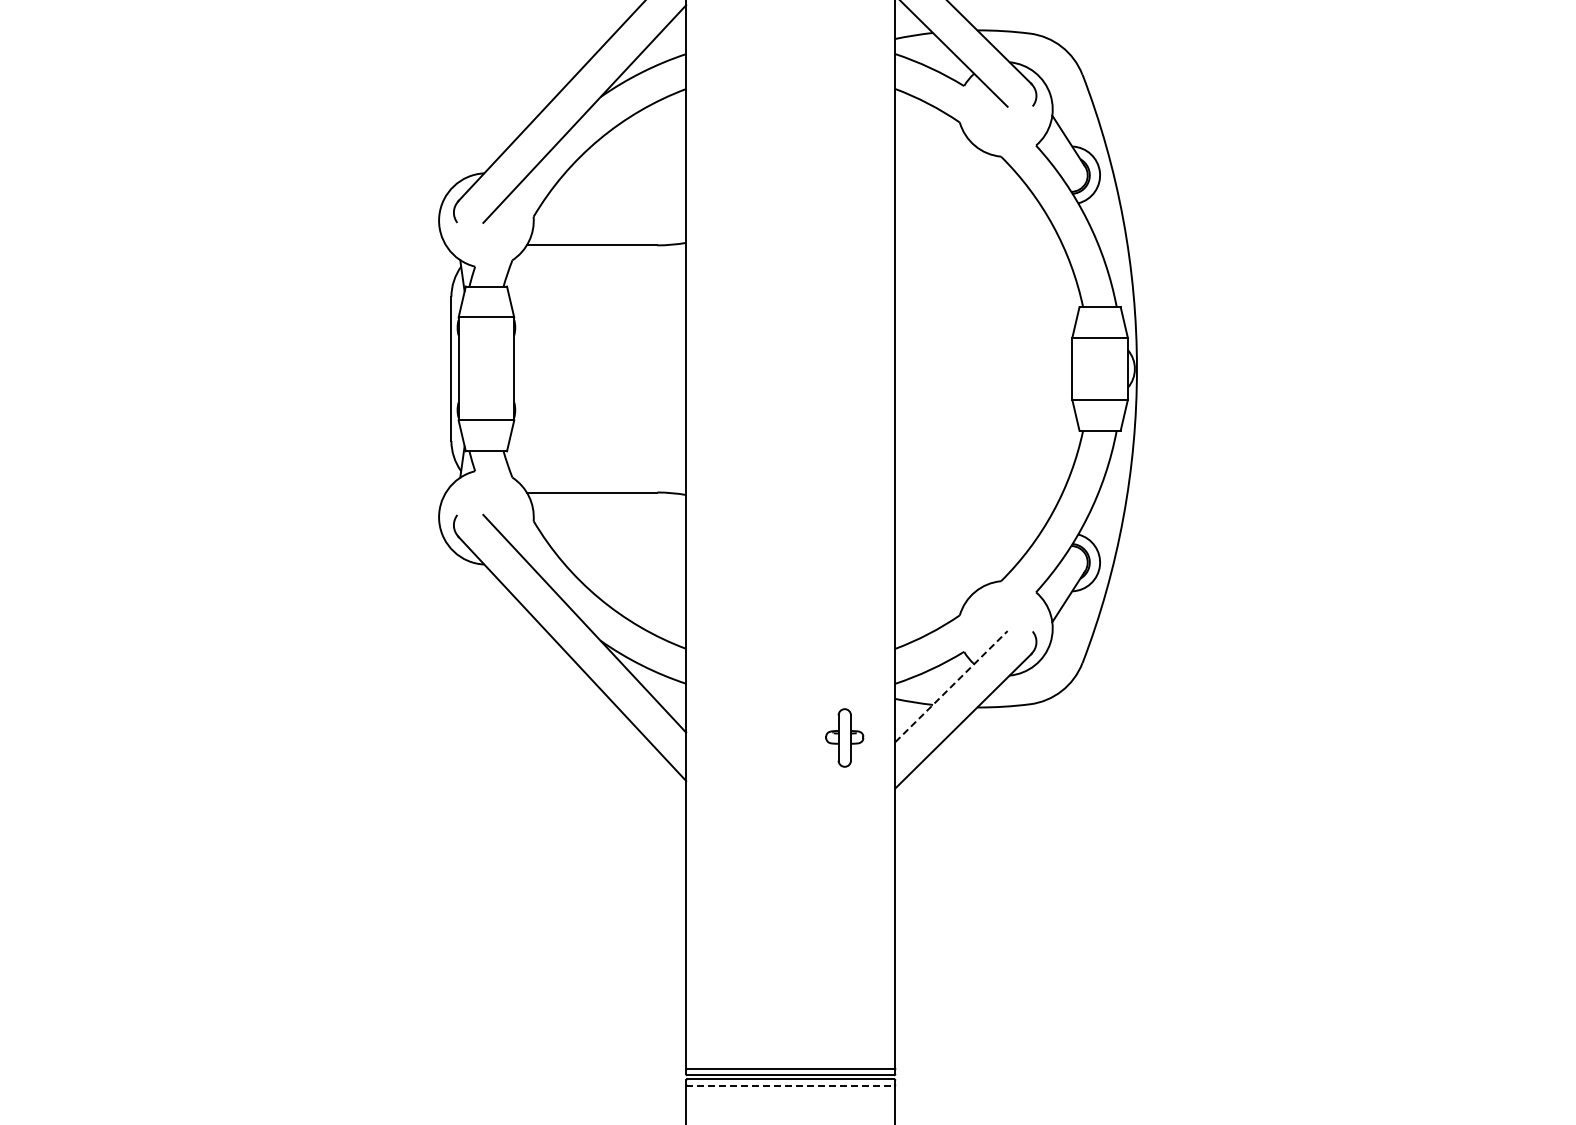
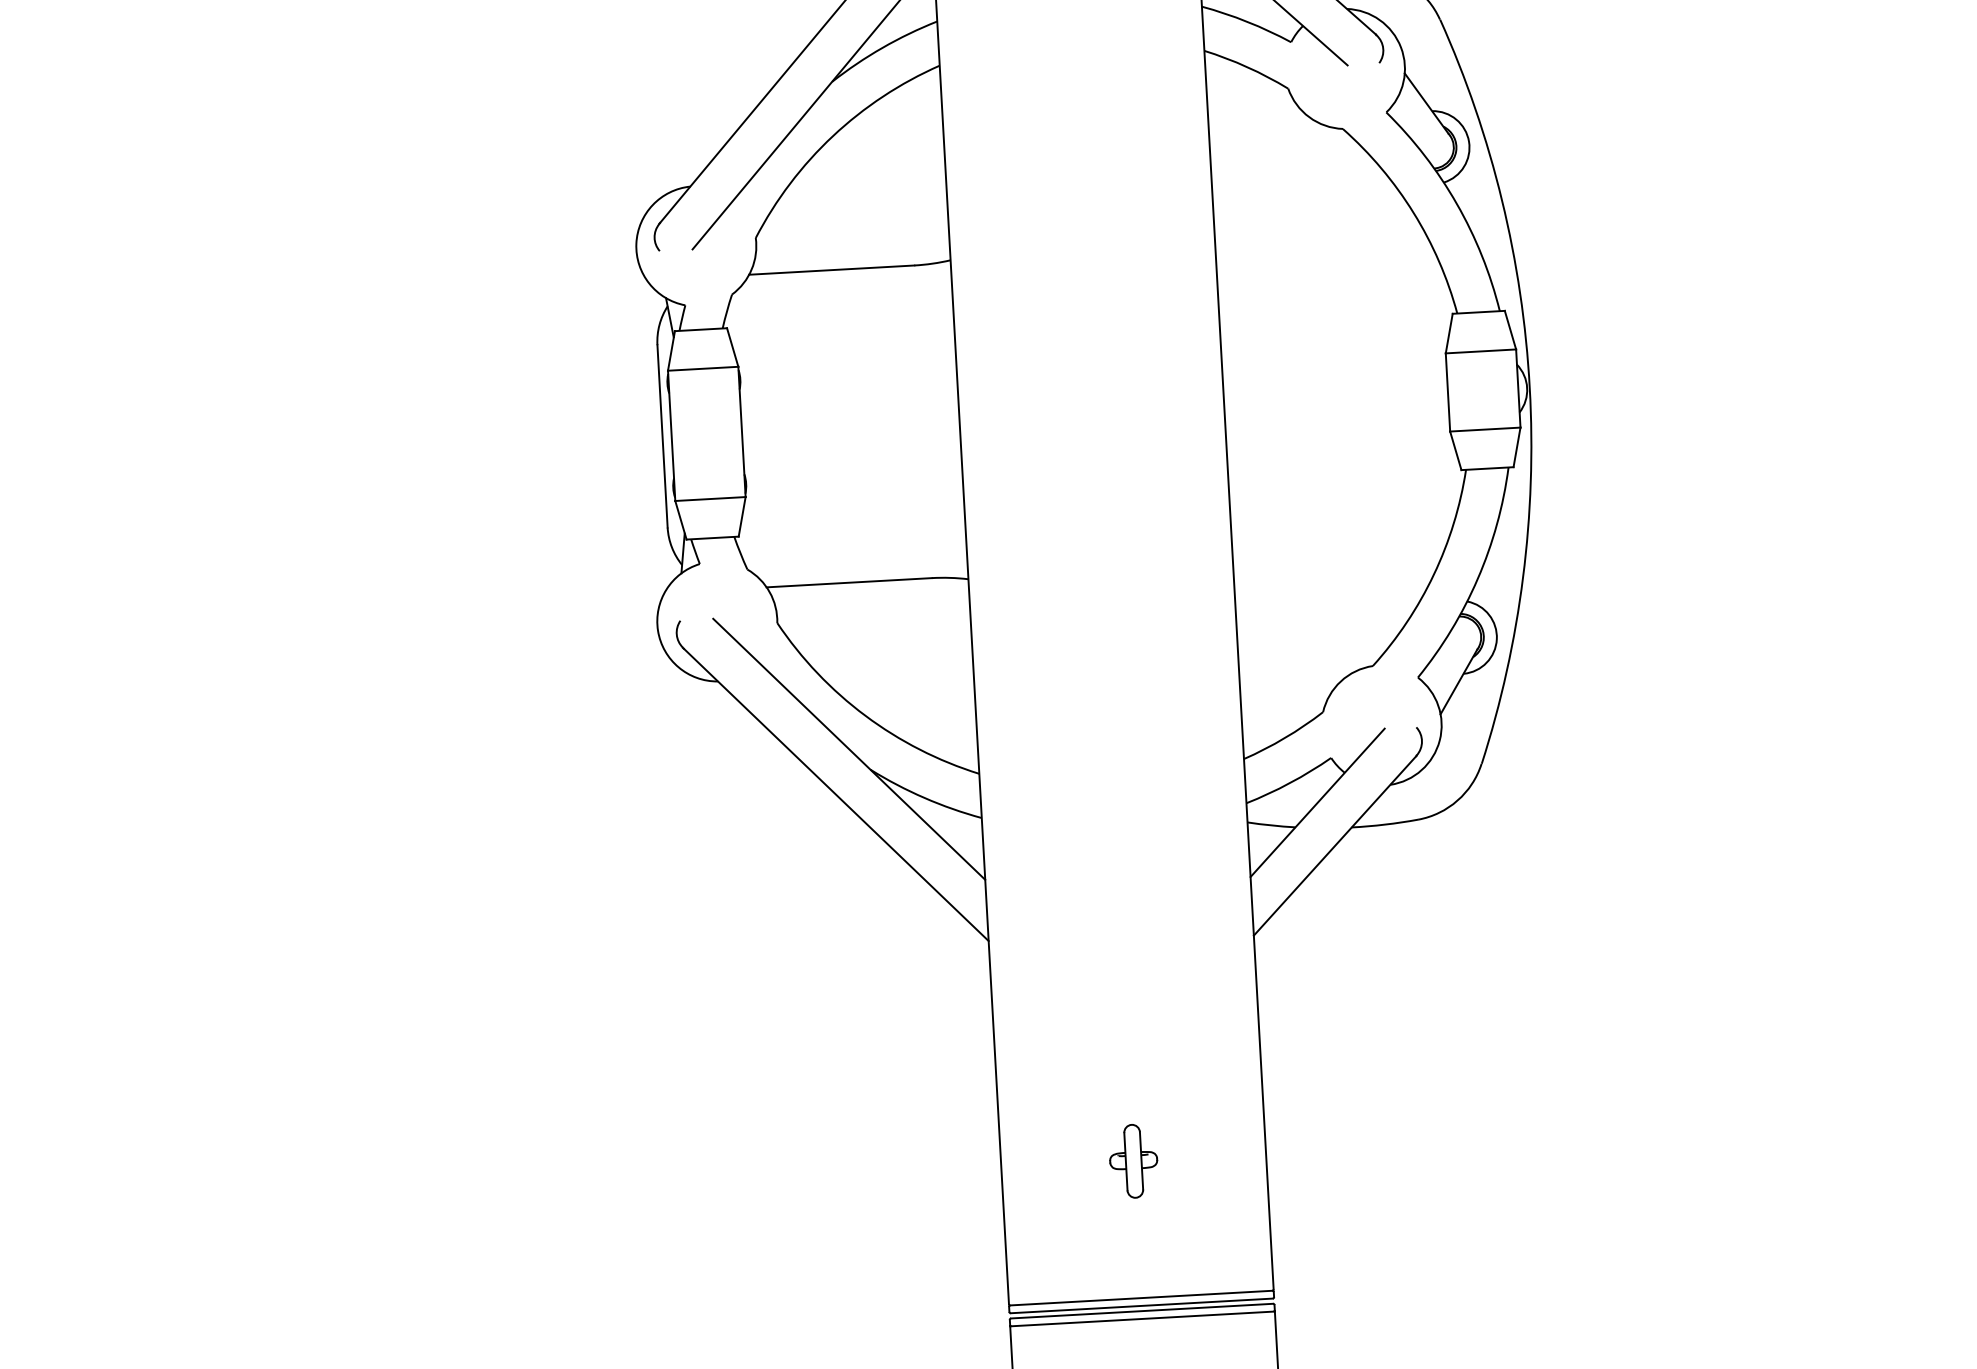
line: (951, 686) -> (1317, 802), dashed -> solid
part: (844, 737) -> (1133, 1160), moved
line: (790, 1085) -> (1142, 1318), dashed -> solid

